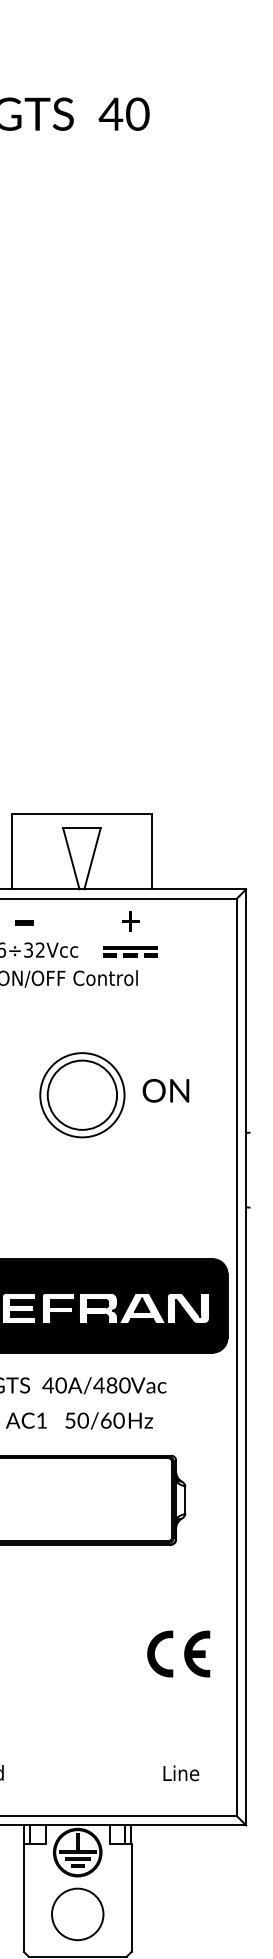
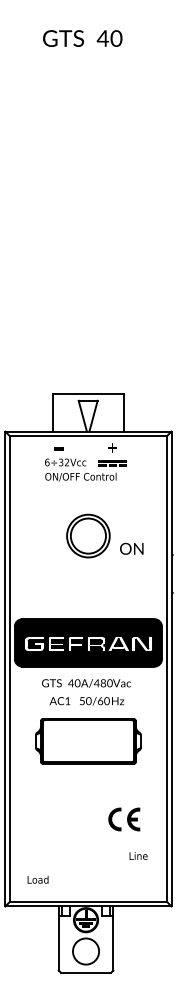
text: (165, 1090) -> (131, 548), moved
part: (179, 1654) -> (124, 819), moved
text: (181, 1772) -> (138, 855), moved

